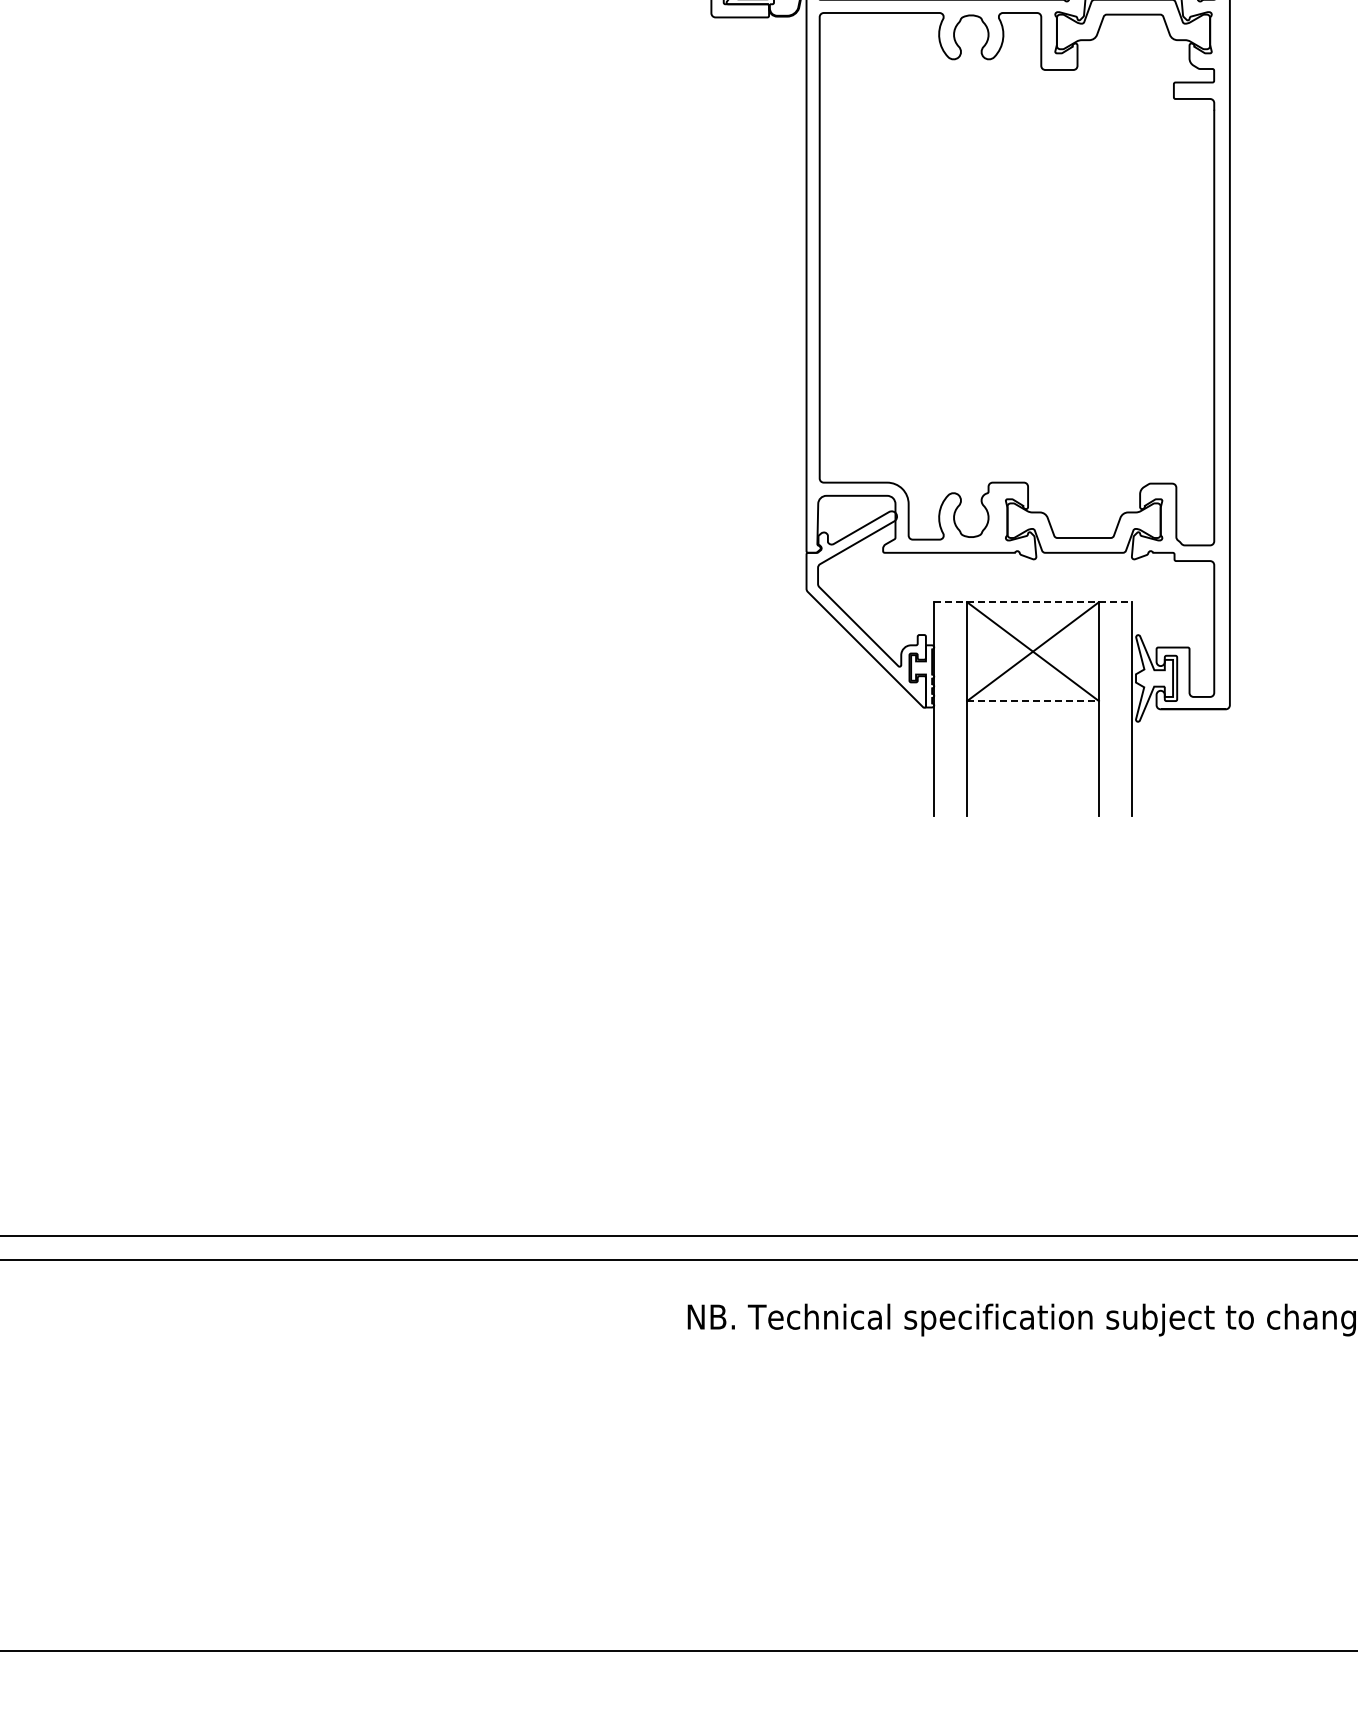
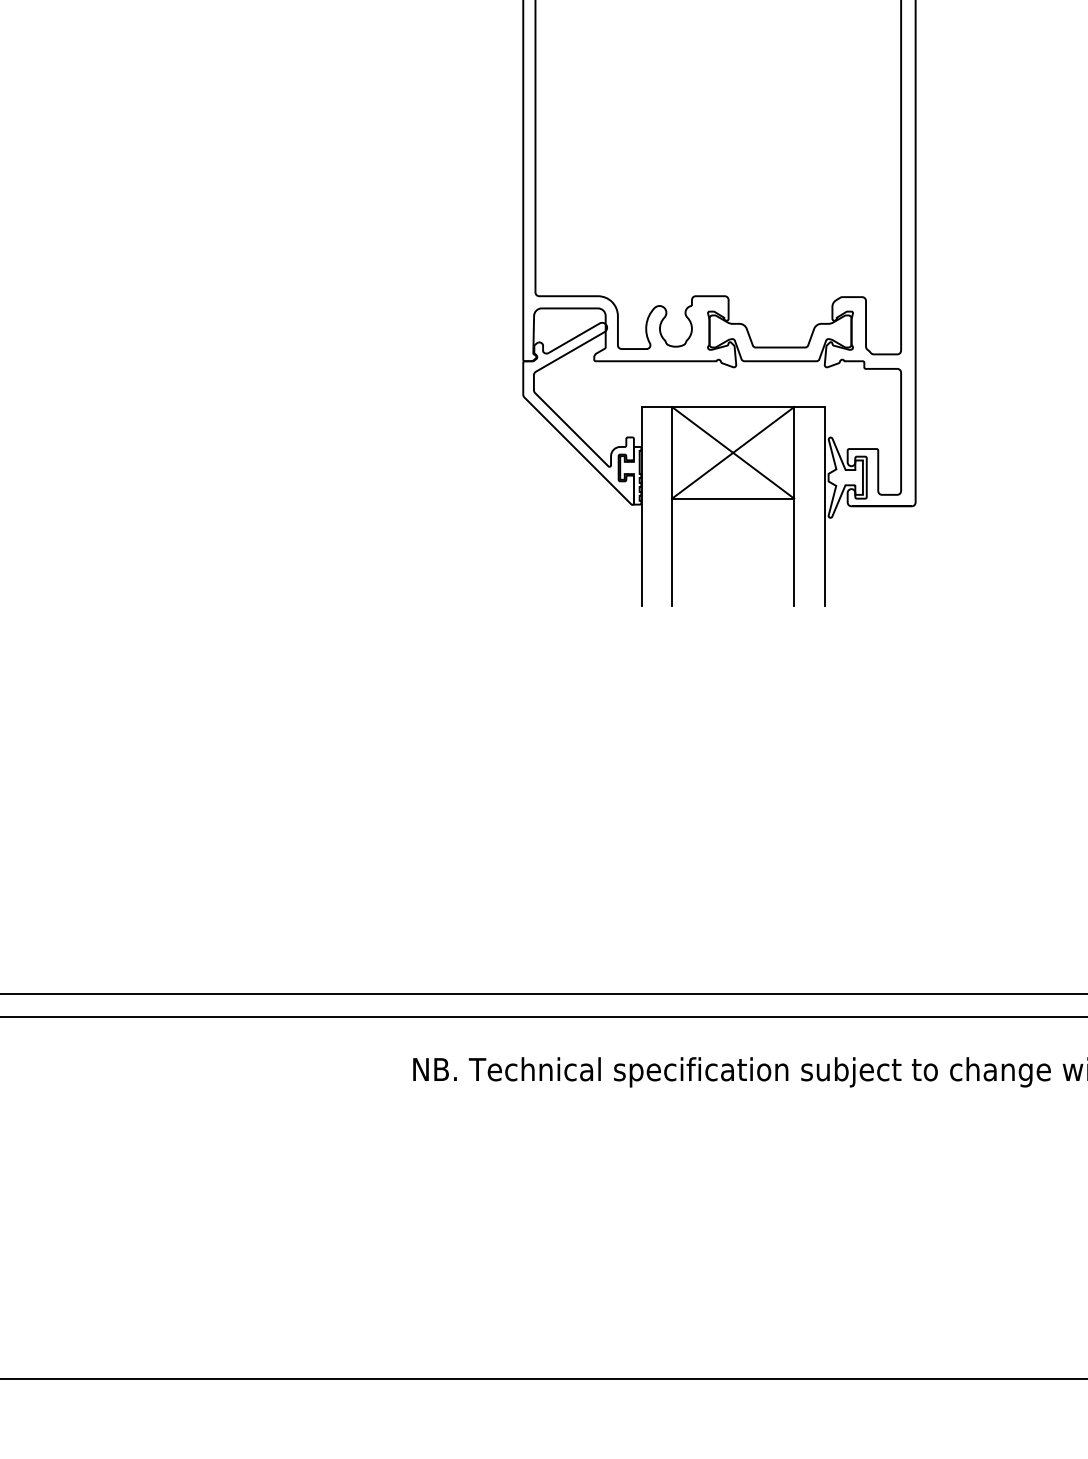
line: (1033, 602) -> (733, 407), dashed -> solid
line: (1033, 701) -> (733, 499), dashed -> solid

